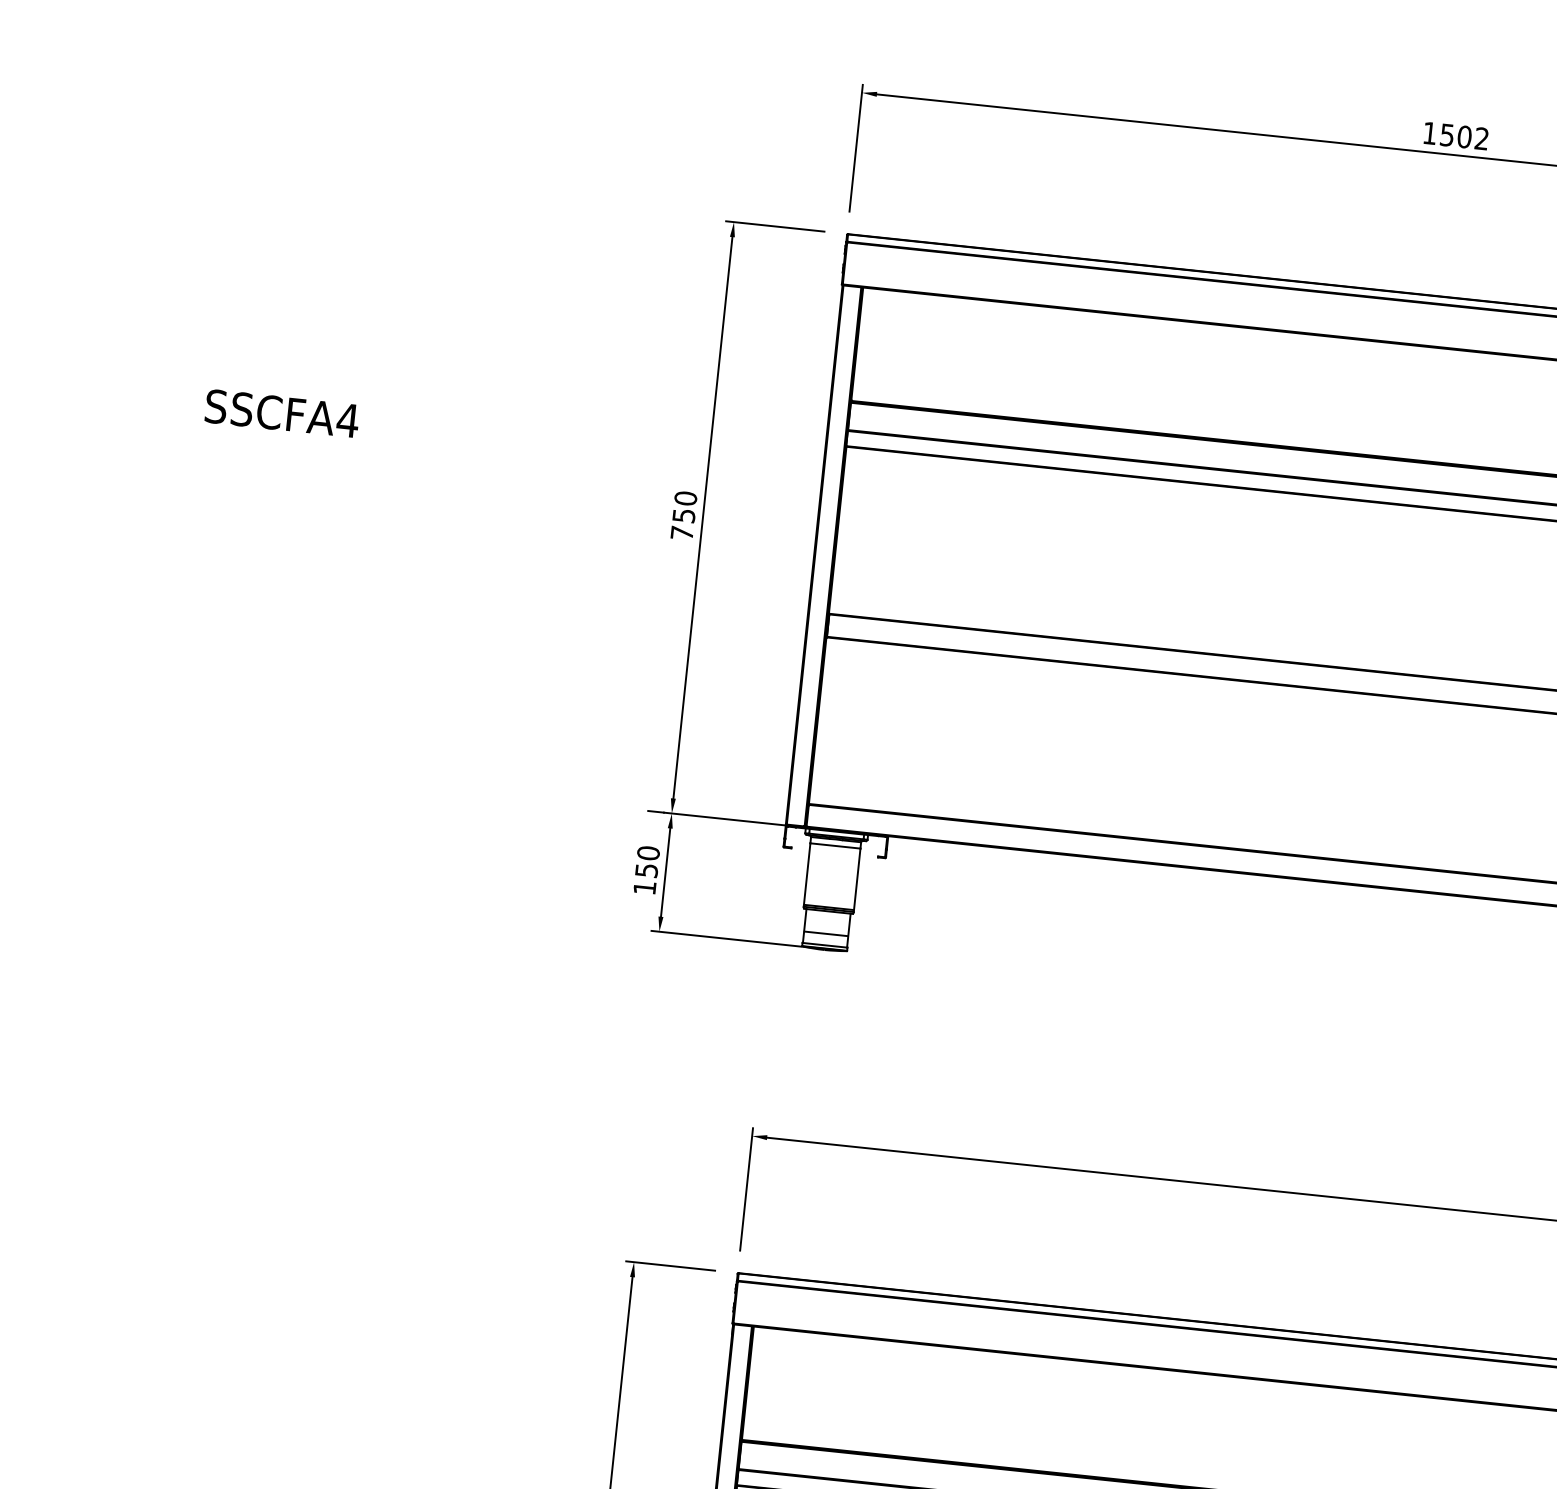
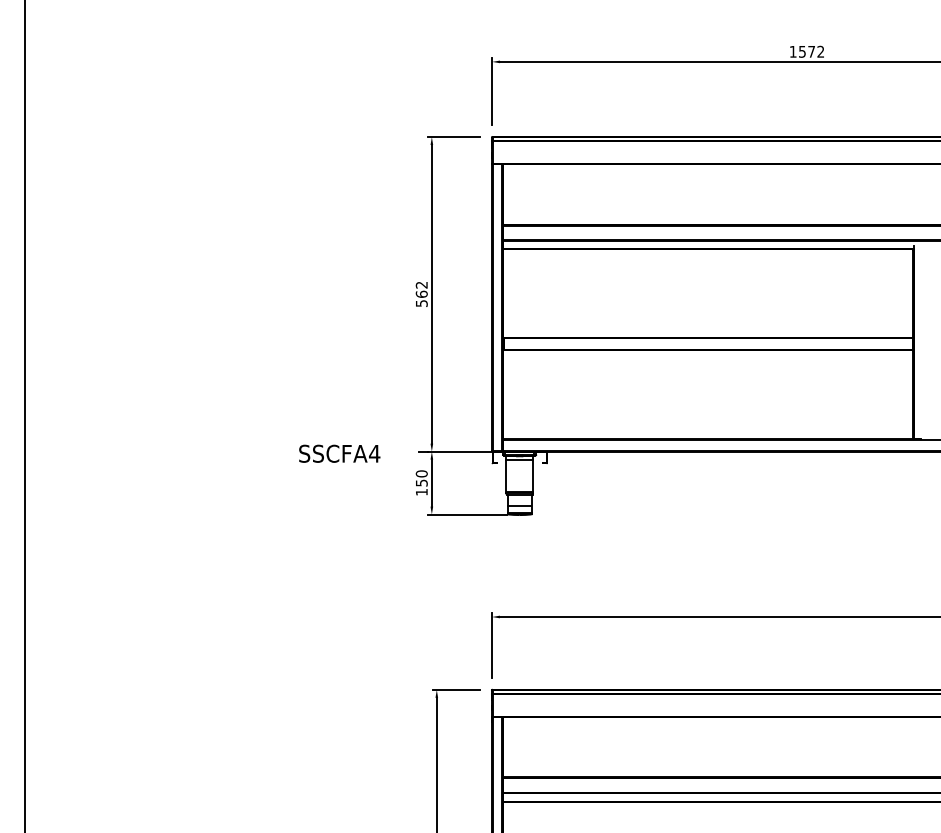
text: (1464, 136) -> (811, 51), 1502 -> 1572
text: (281, 413) -> (339, 453), moved
text: (683, 514) -> (421, 293), 750 -> 562

